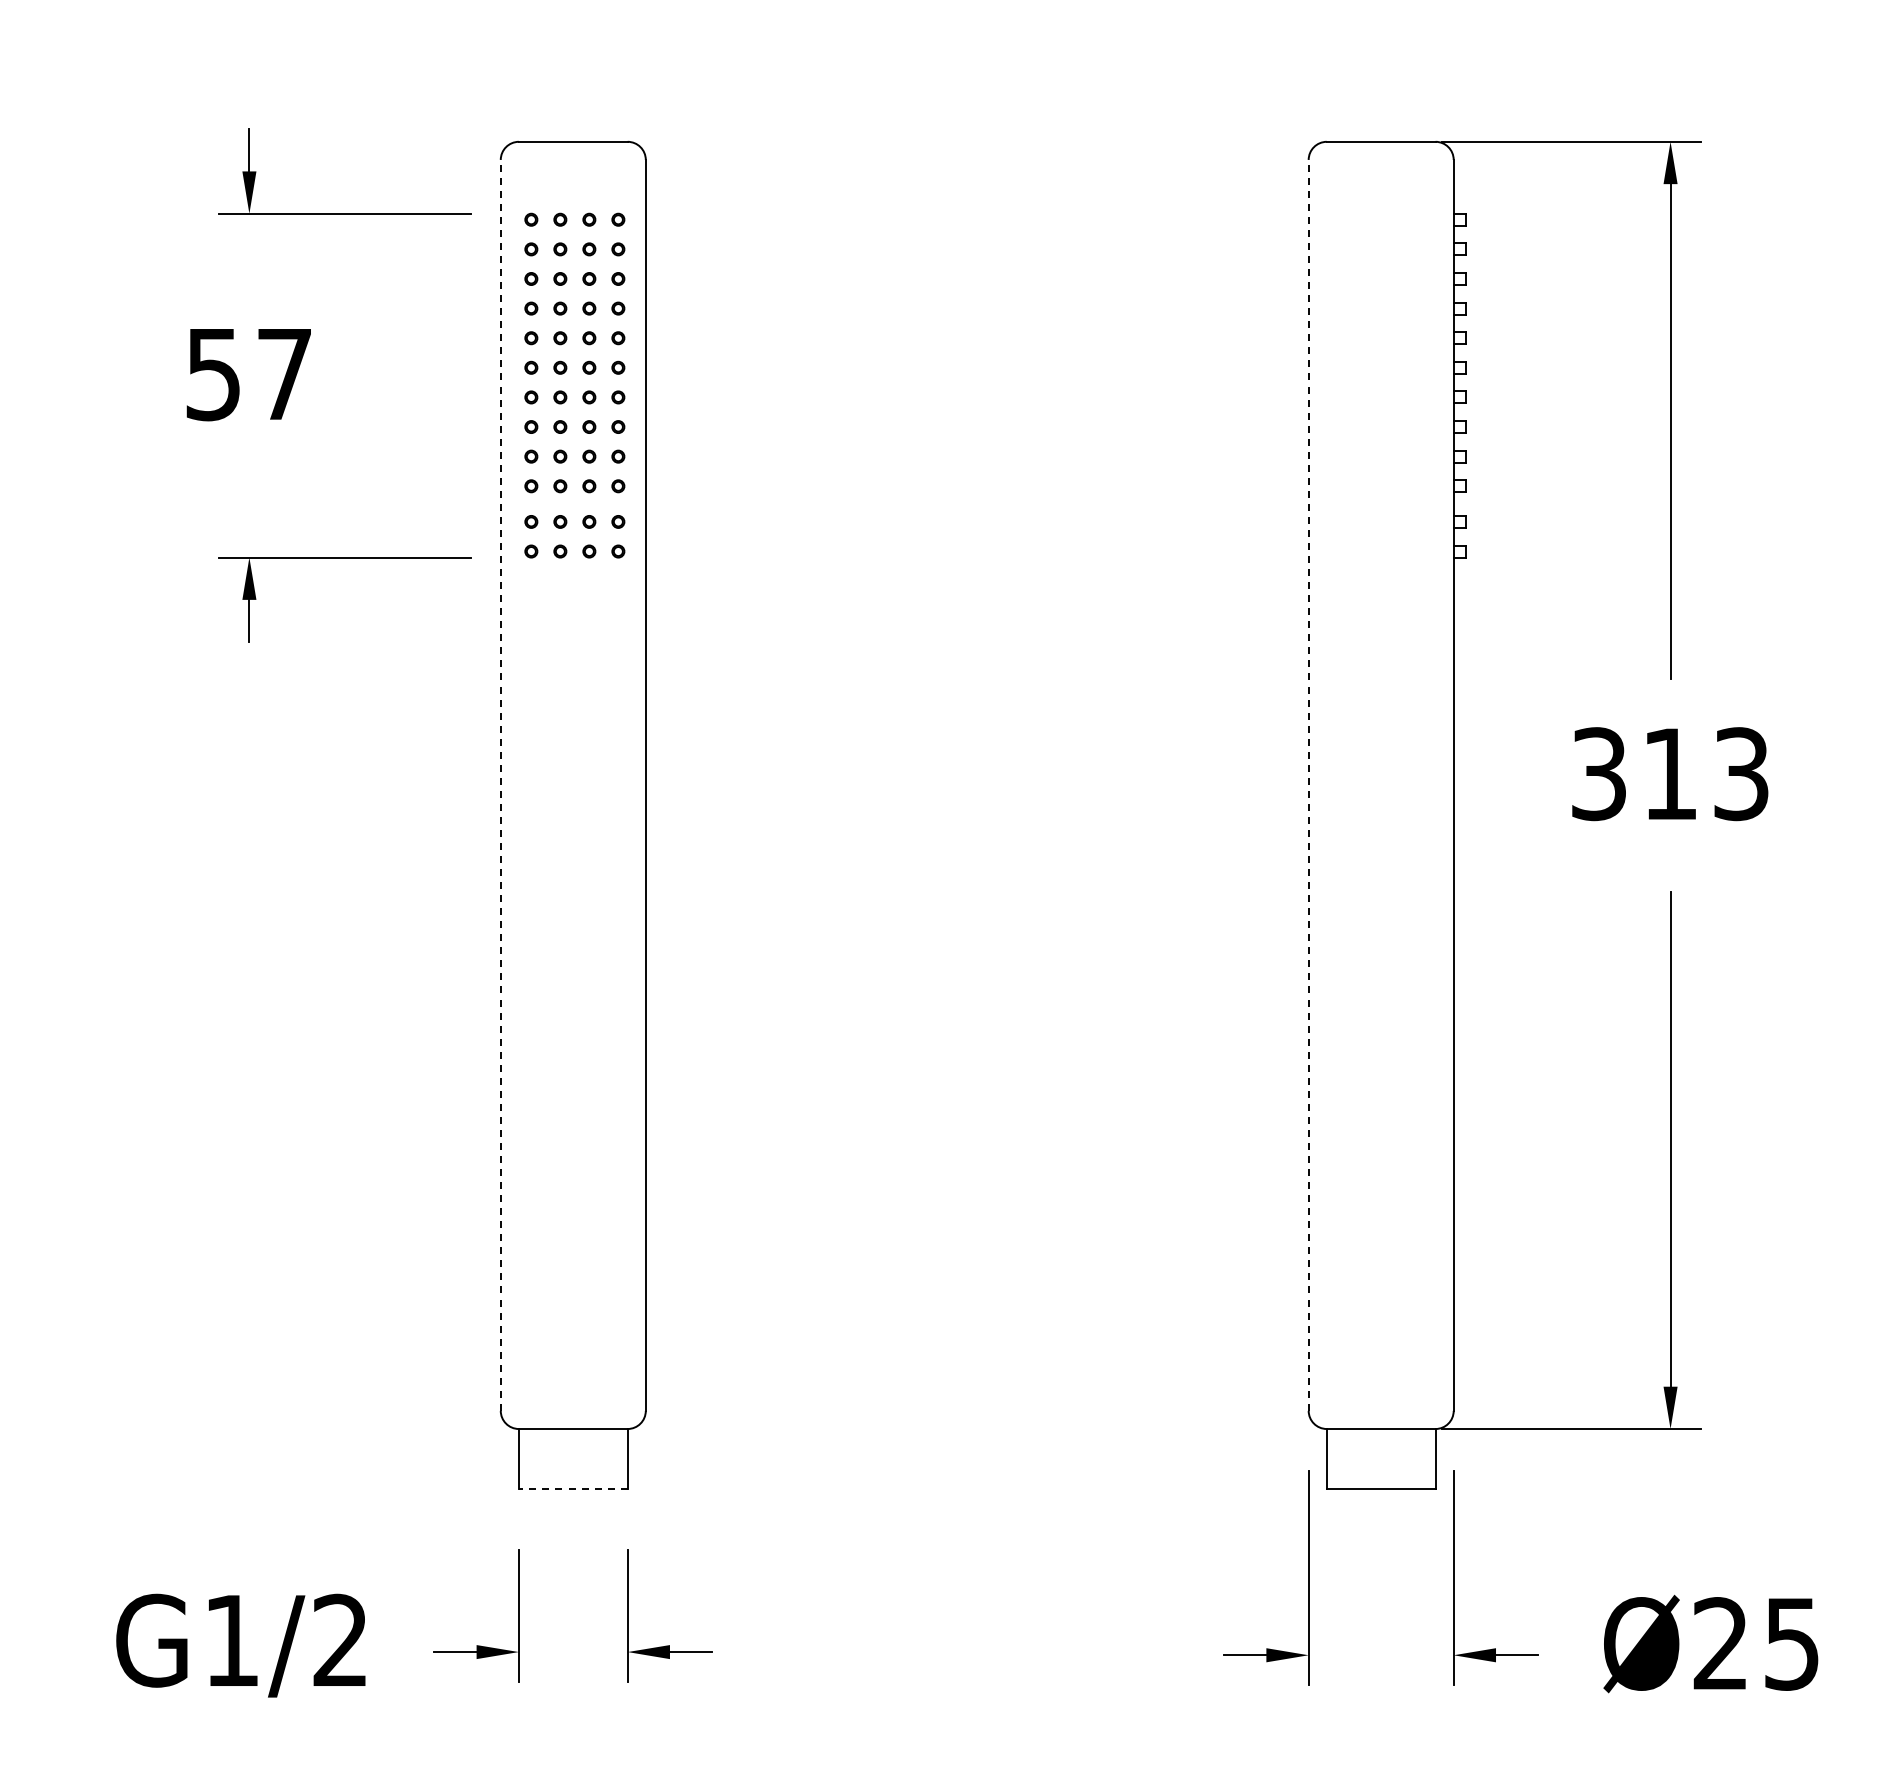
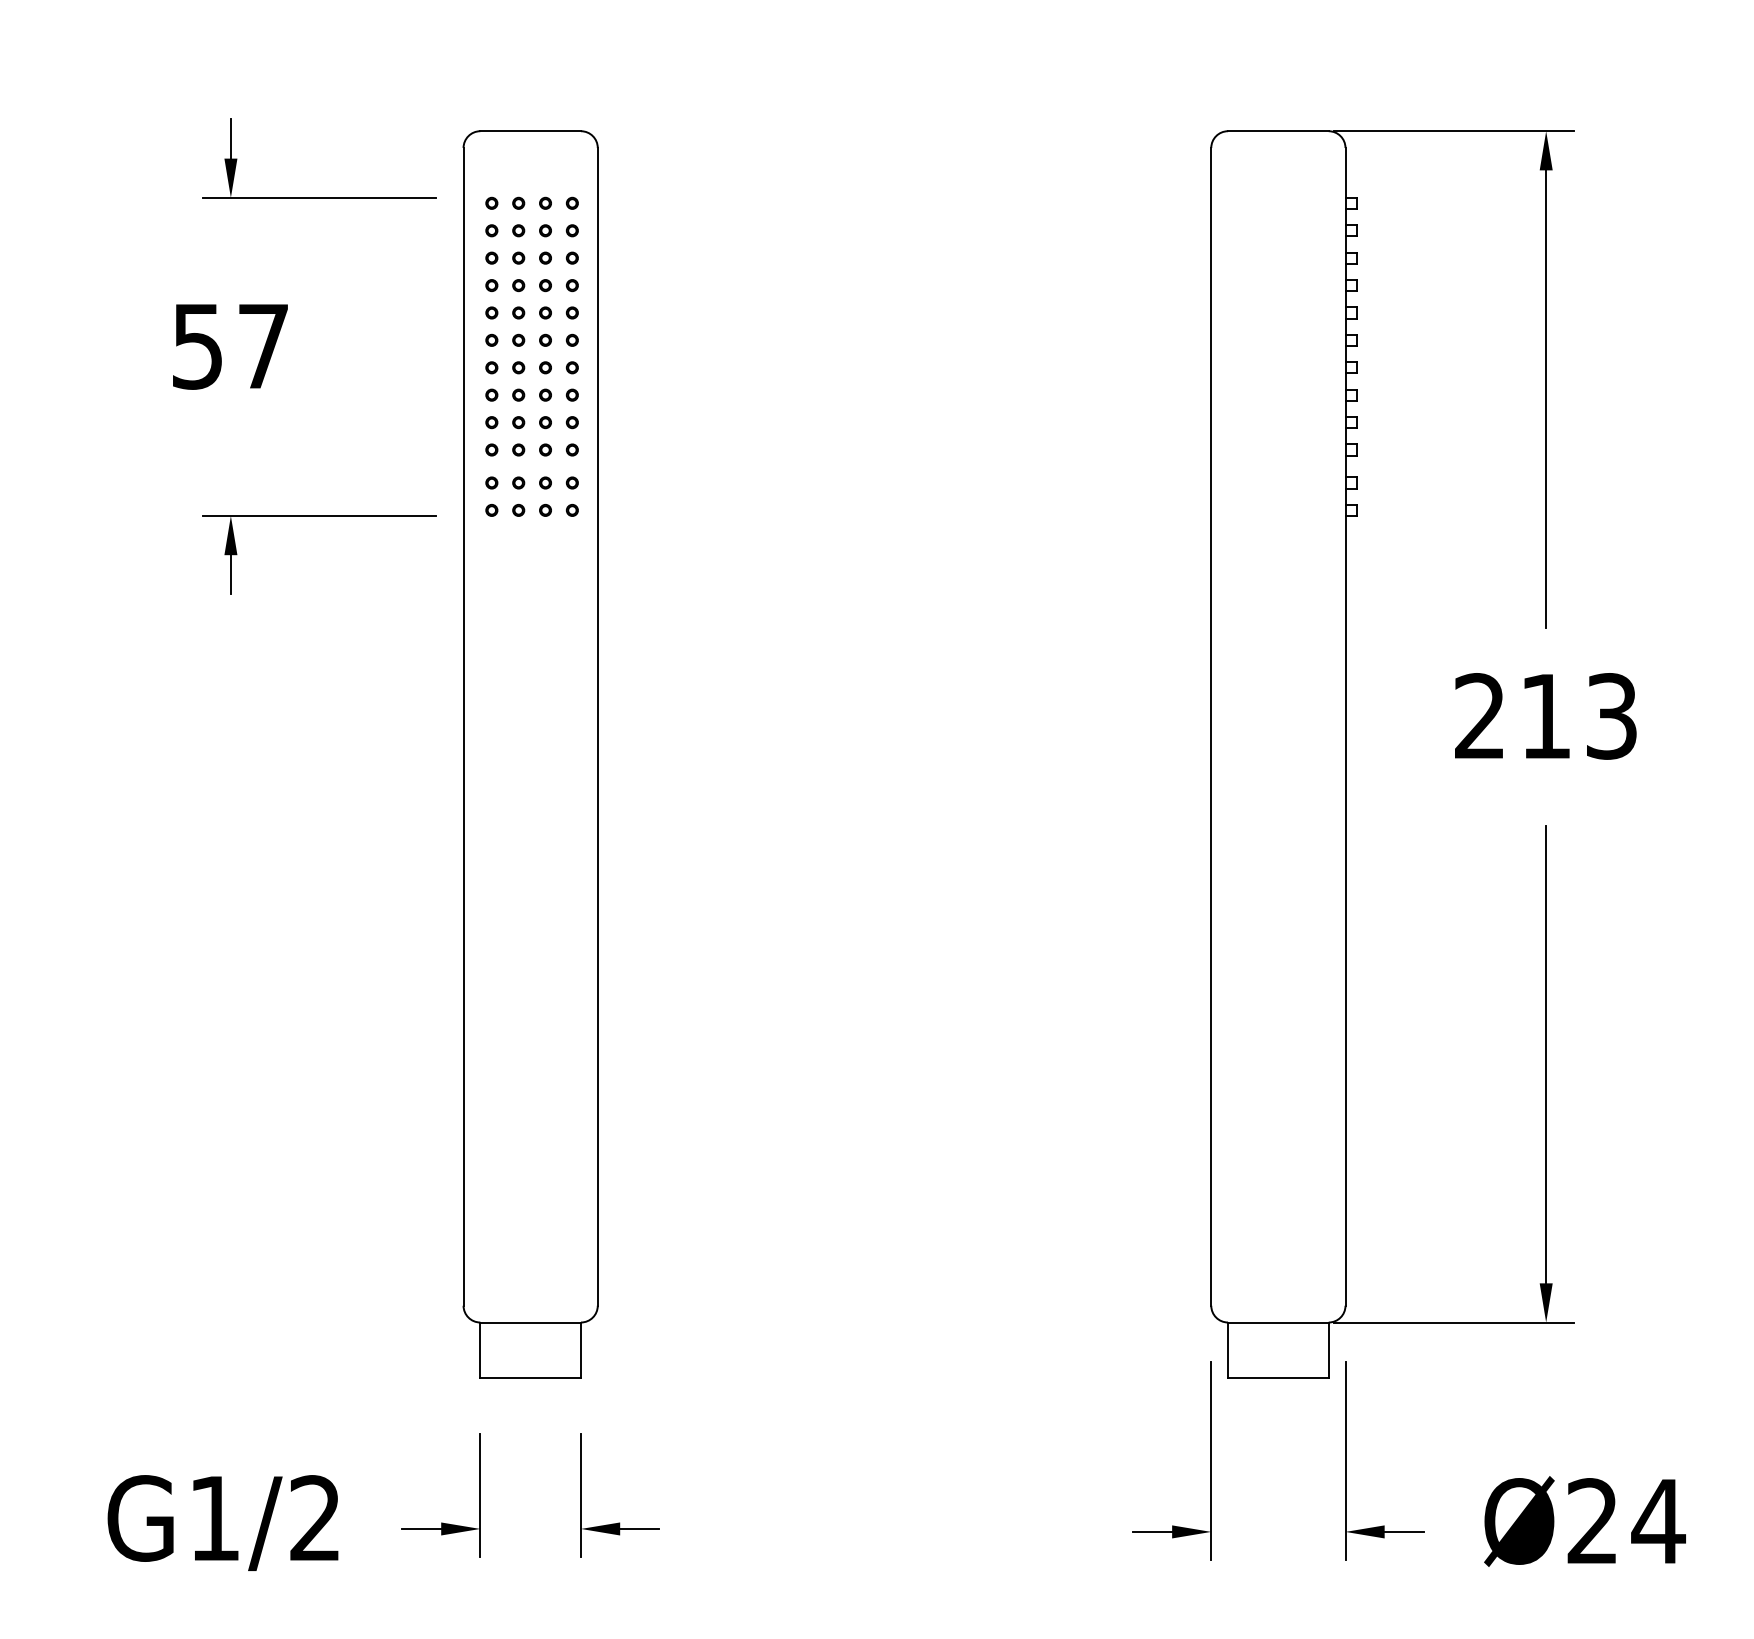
text: (1598, 774) -> (1479, 716), 313 -> 213
line: (500, 784) -> (463, 726), dashed -> solid
line: (1308, 784) -> (1211, 726), dashed -> solid
line: (572, 1489) -> (529, 1378), dashed -> solid
text: (1791, 1644) -> (1658, 1521), Ø25 -> Ø24

